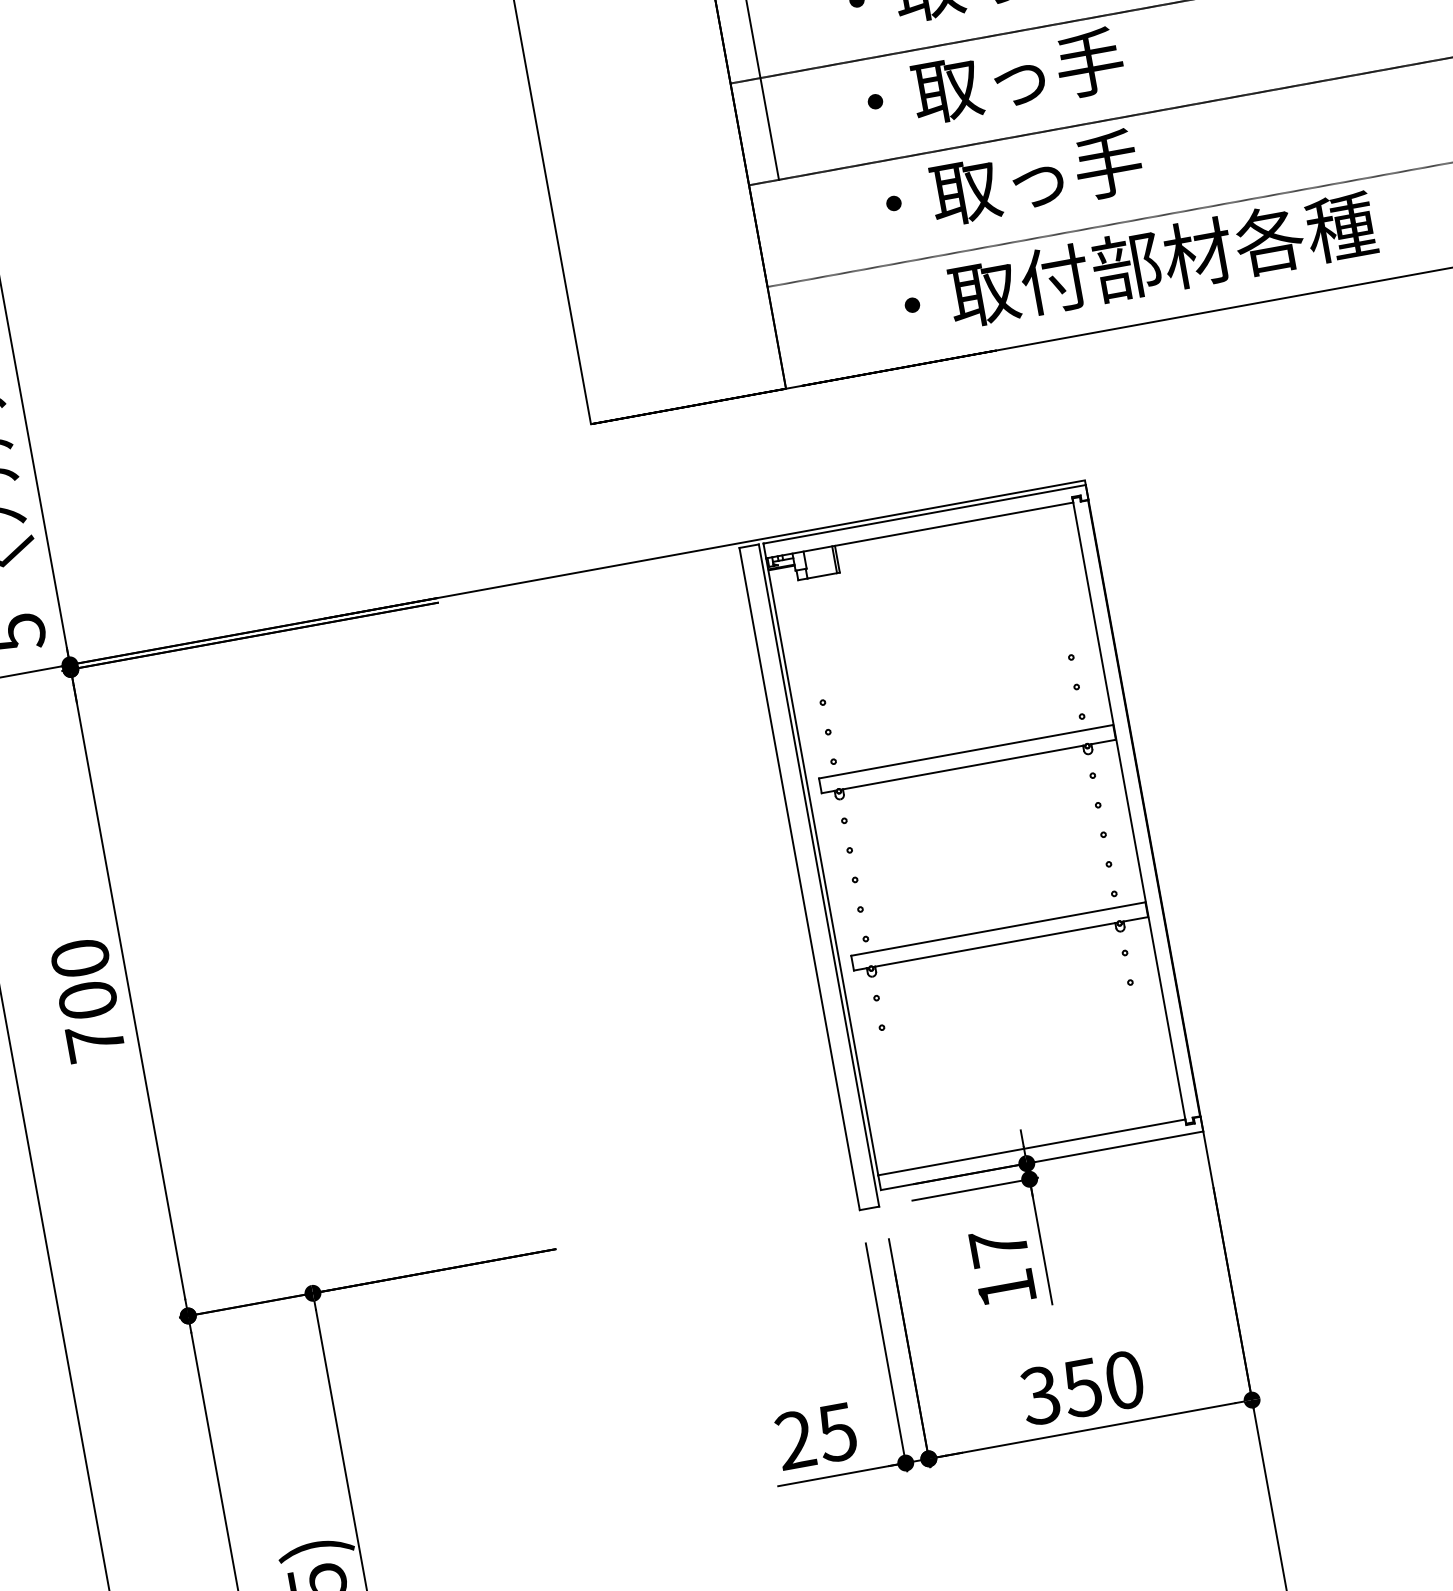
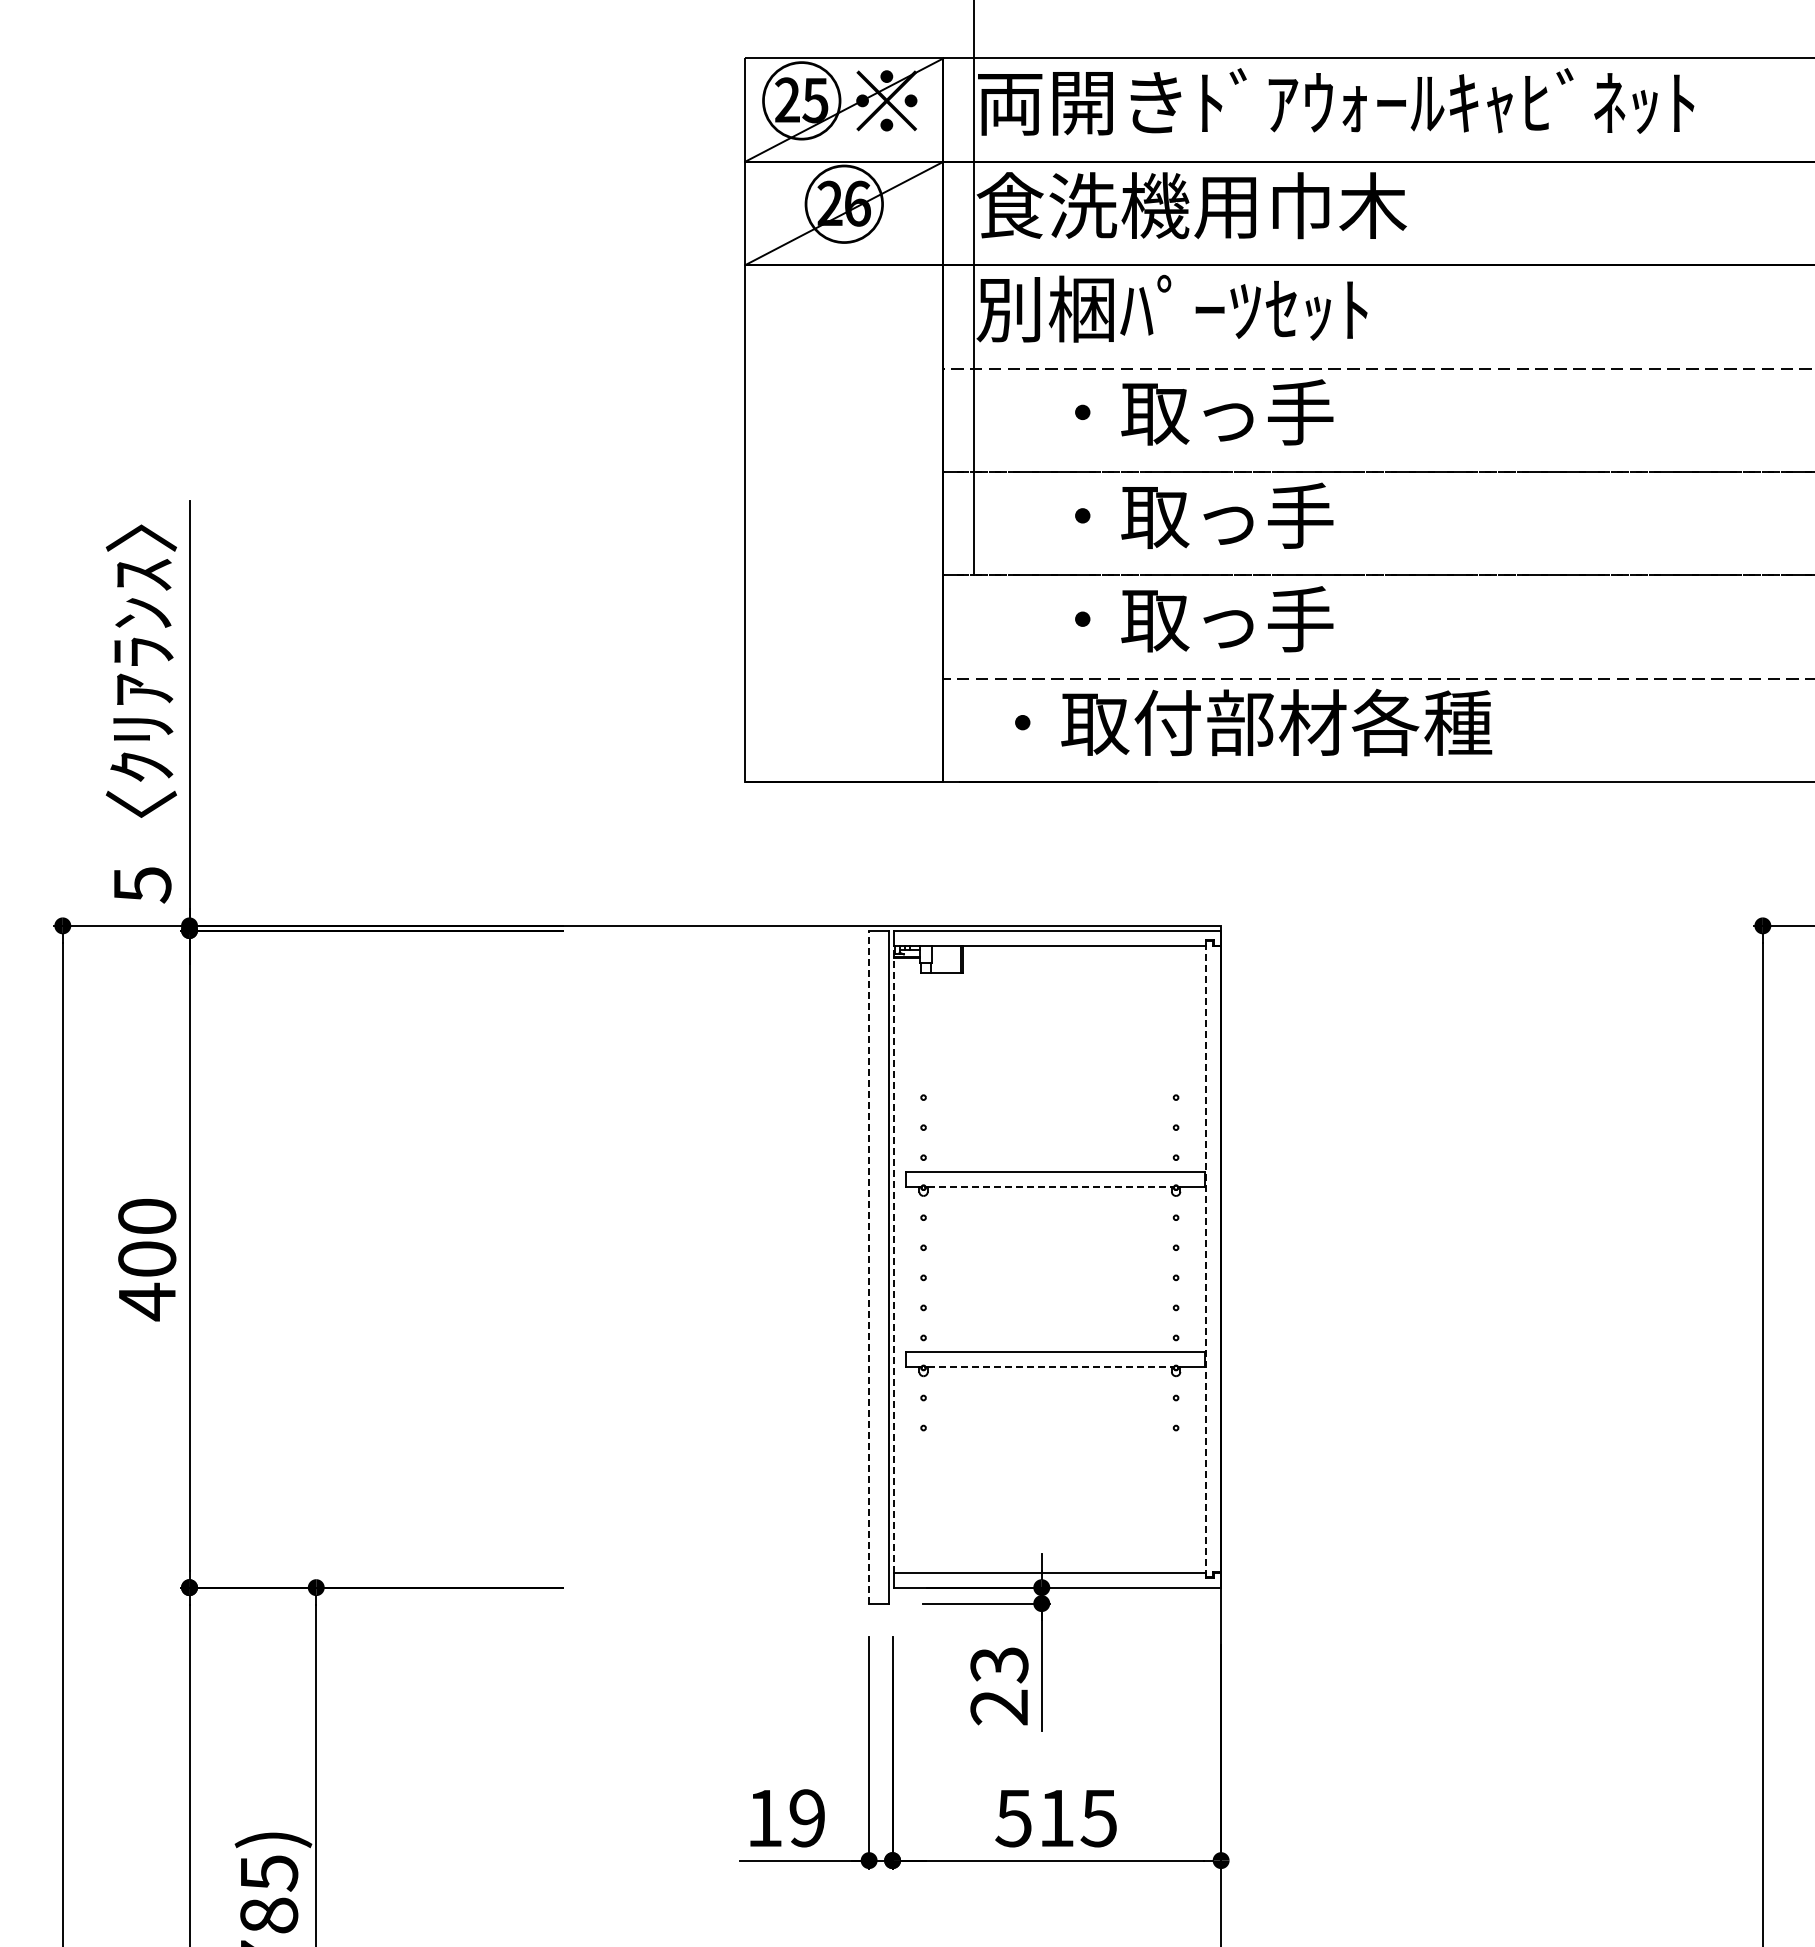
text: (1139, 263) -> (1253, 722), moved
line: (963, 767) -> (1050, 1186), solid -> dashed
line: (1129, 811) -> (1205, 1259), solid -> dashed
line: (822, 867) -> (893, 1259), solid -> dashed
line: (800, 879) -> (869, 1267), solid -> dashed
line: (995, 944) -> (1050, 1366), solid -> dashed
text: (95, 1041) -> (147, 1301), 700 -> 400
text: (1002, 1268) -> (999, 1686), 17 -> 23
text: (1081, 1388) -> (1055, 1818), 350 -> 515
text: (815, 1436) -> (785, 1818), 25 -> 19

